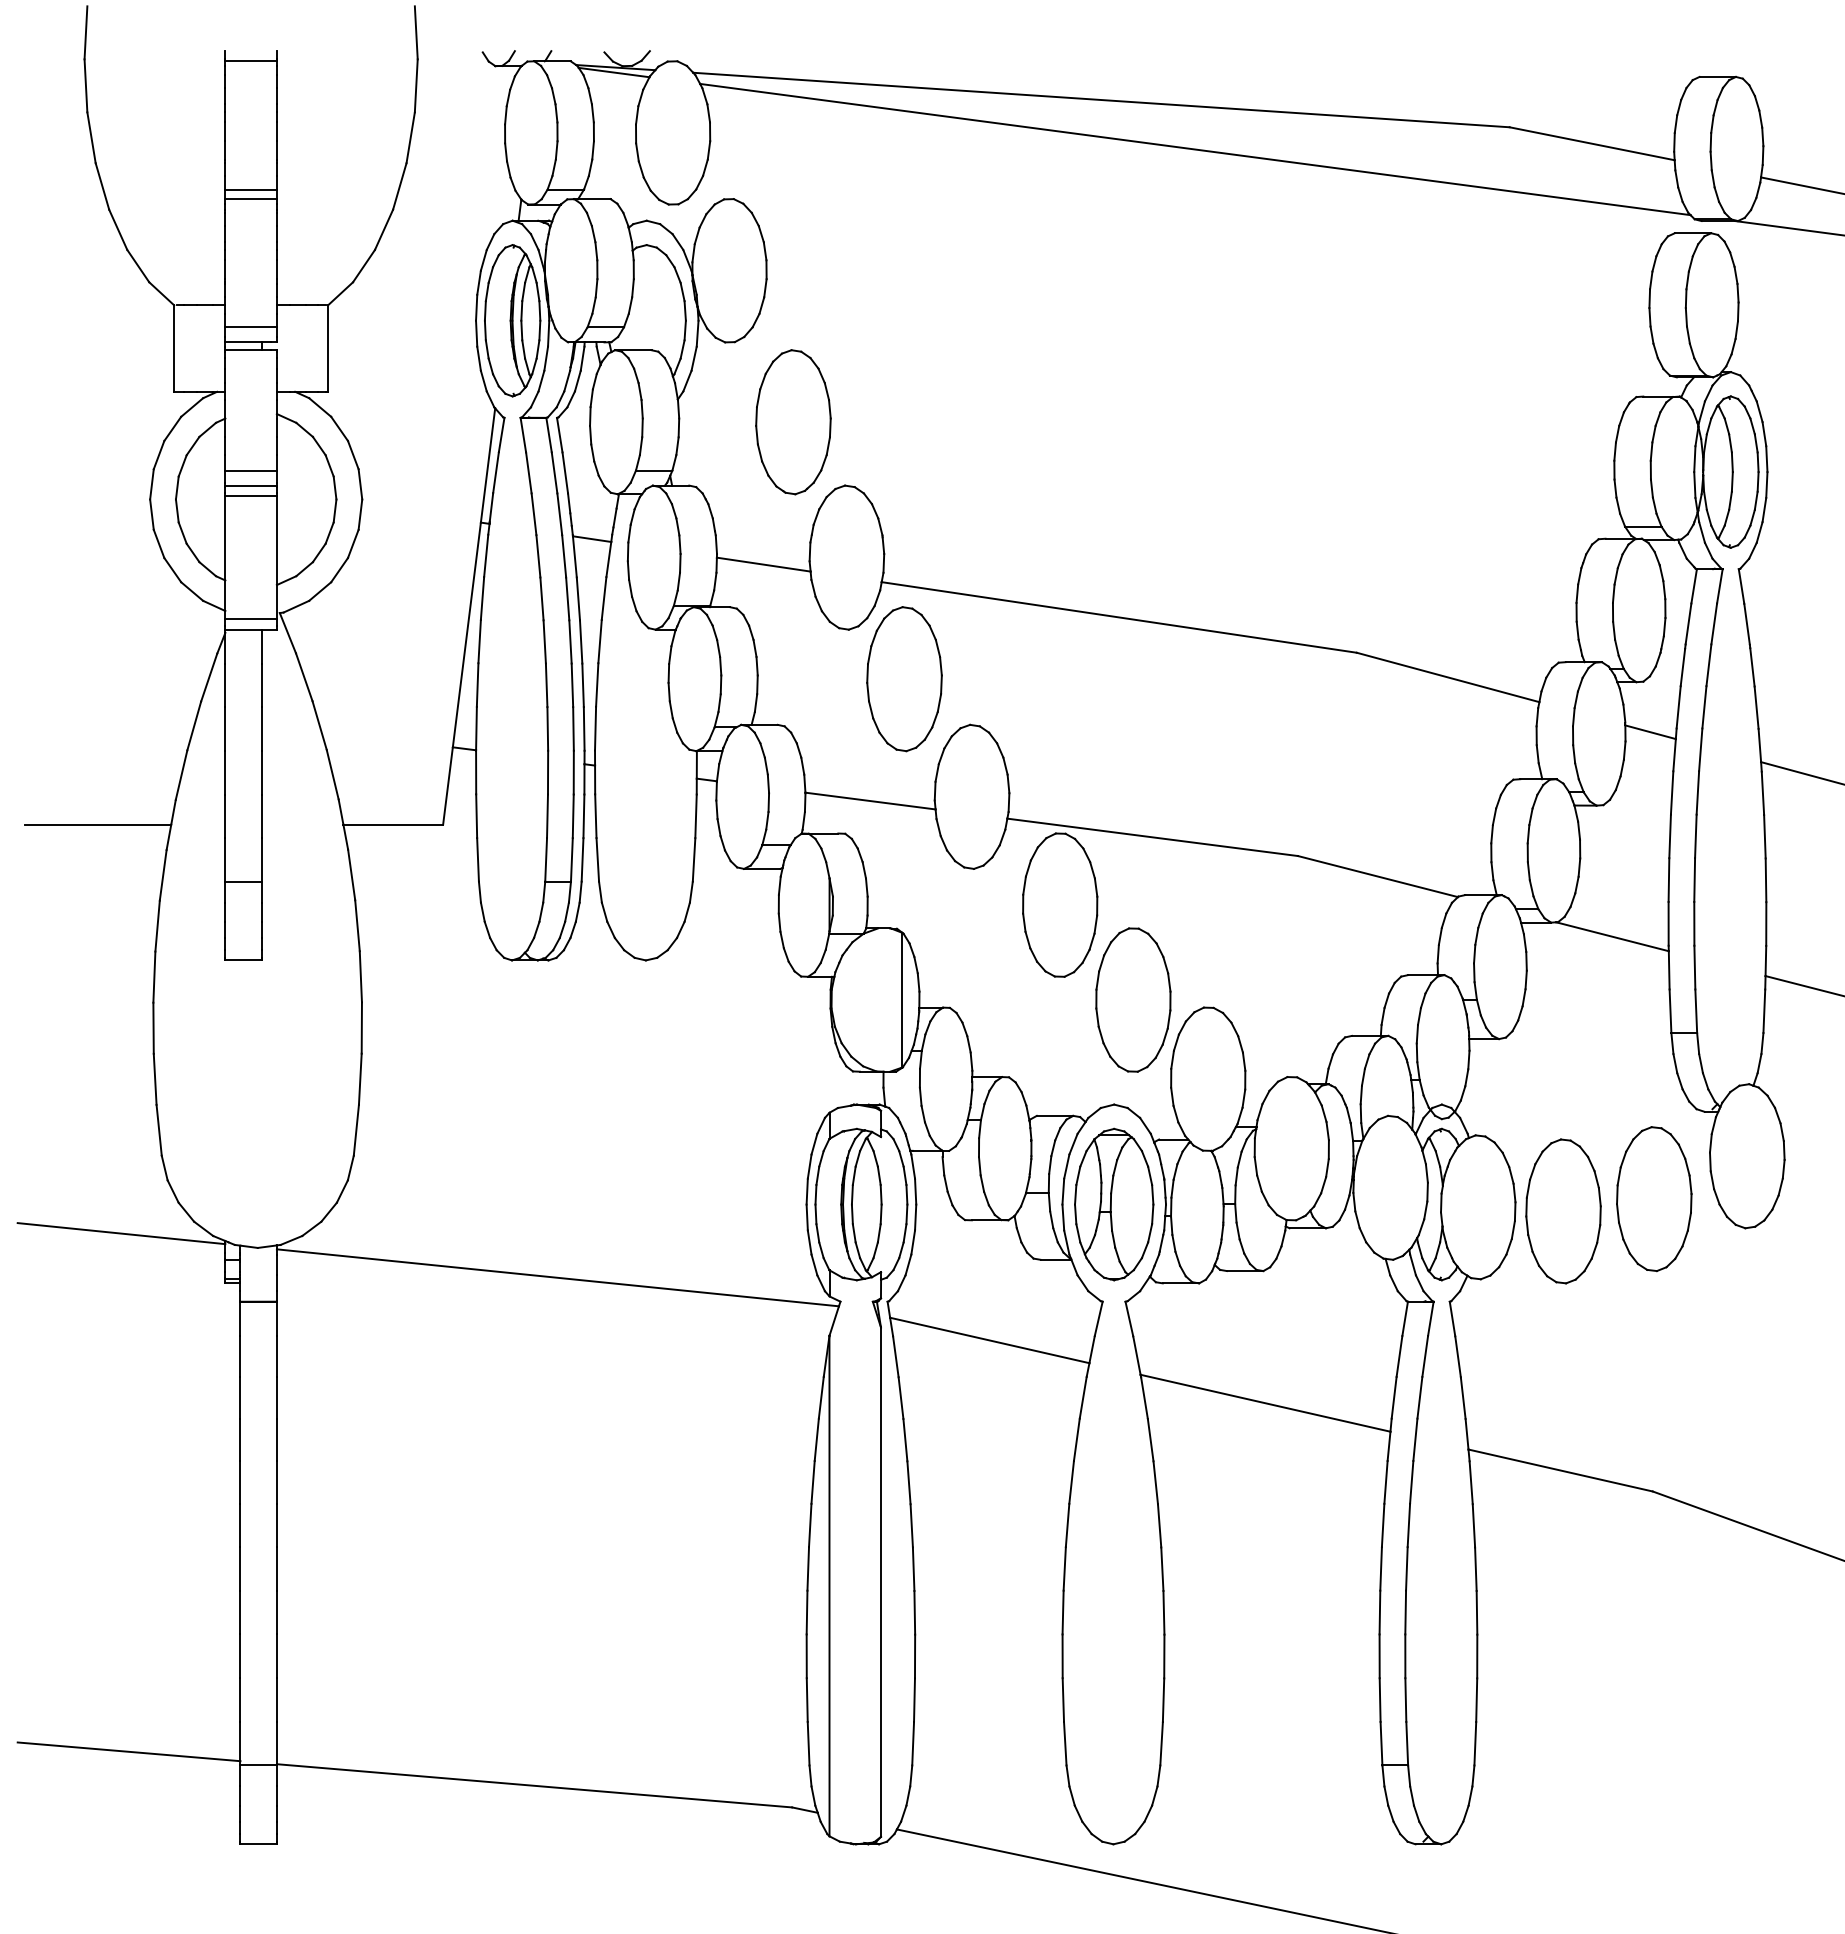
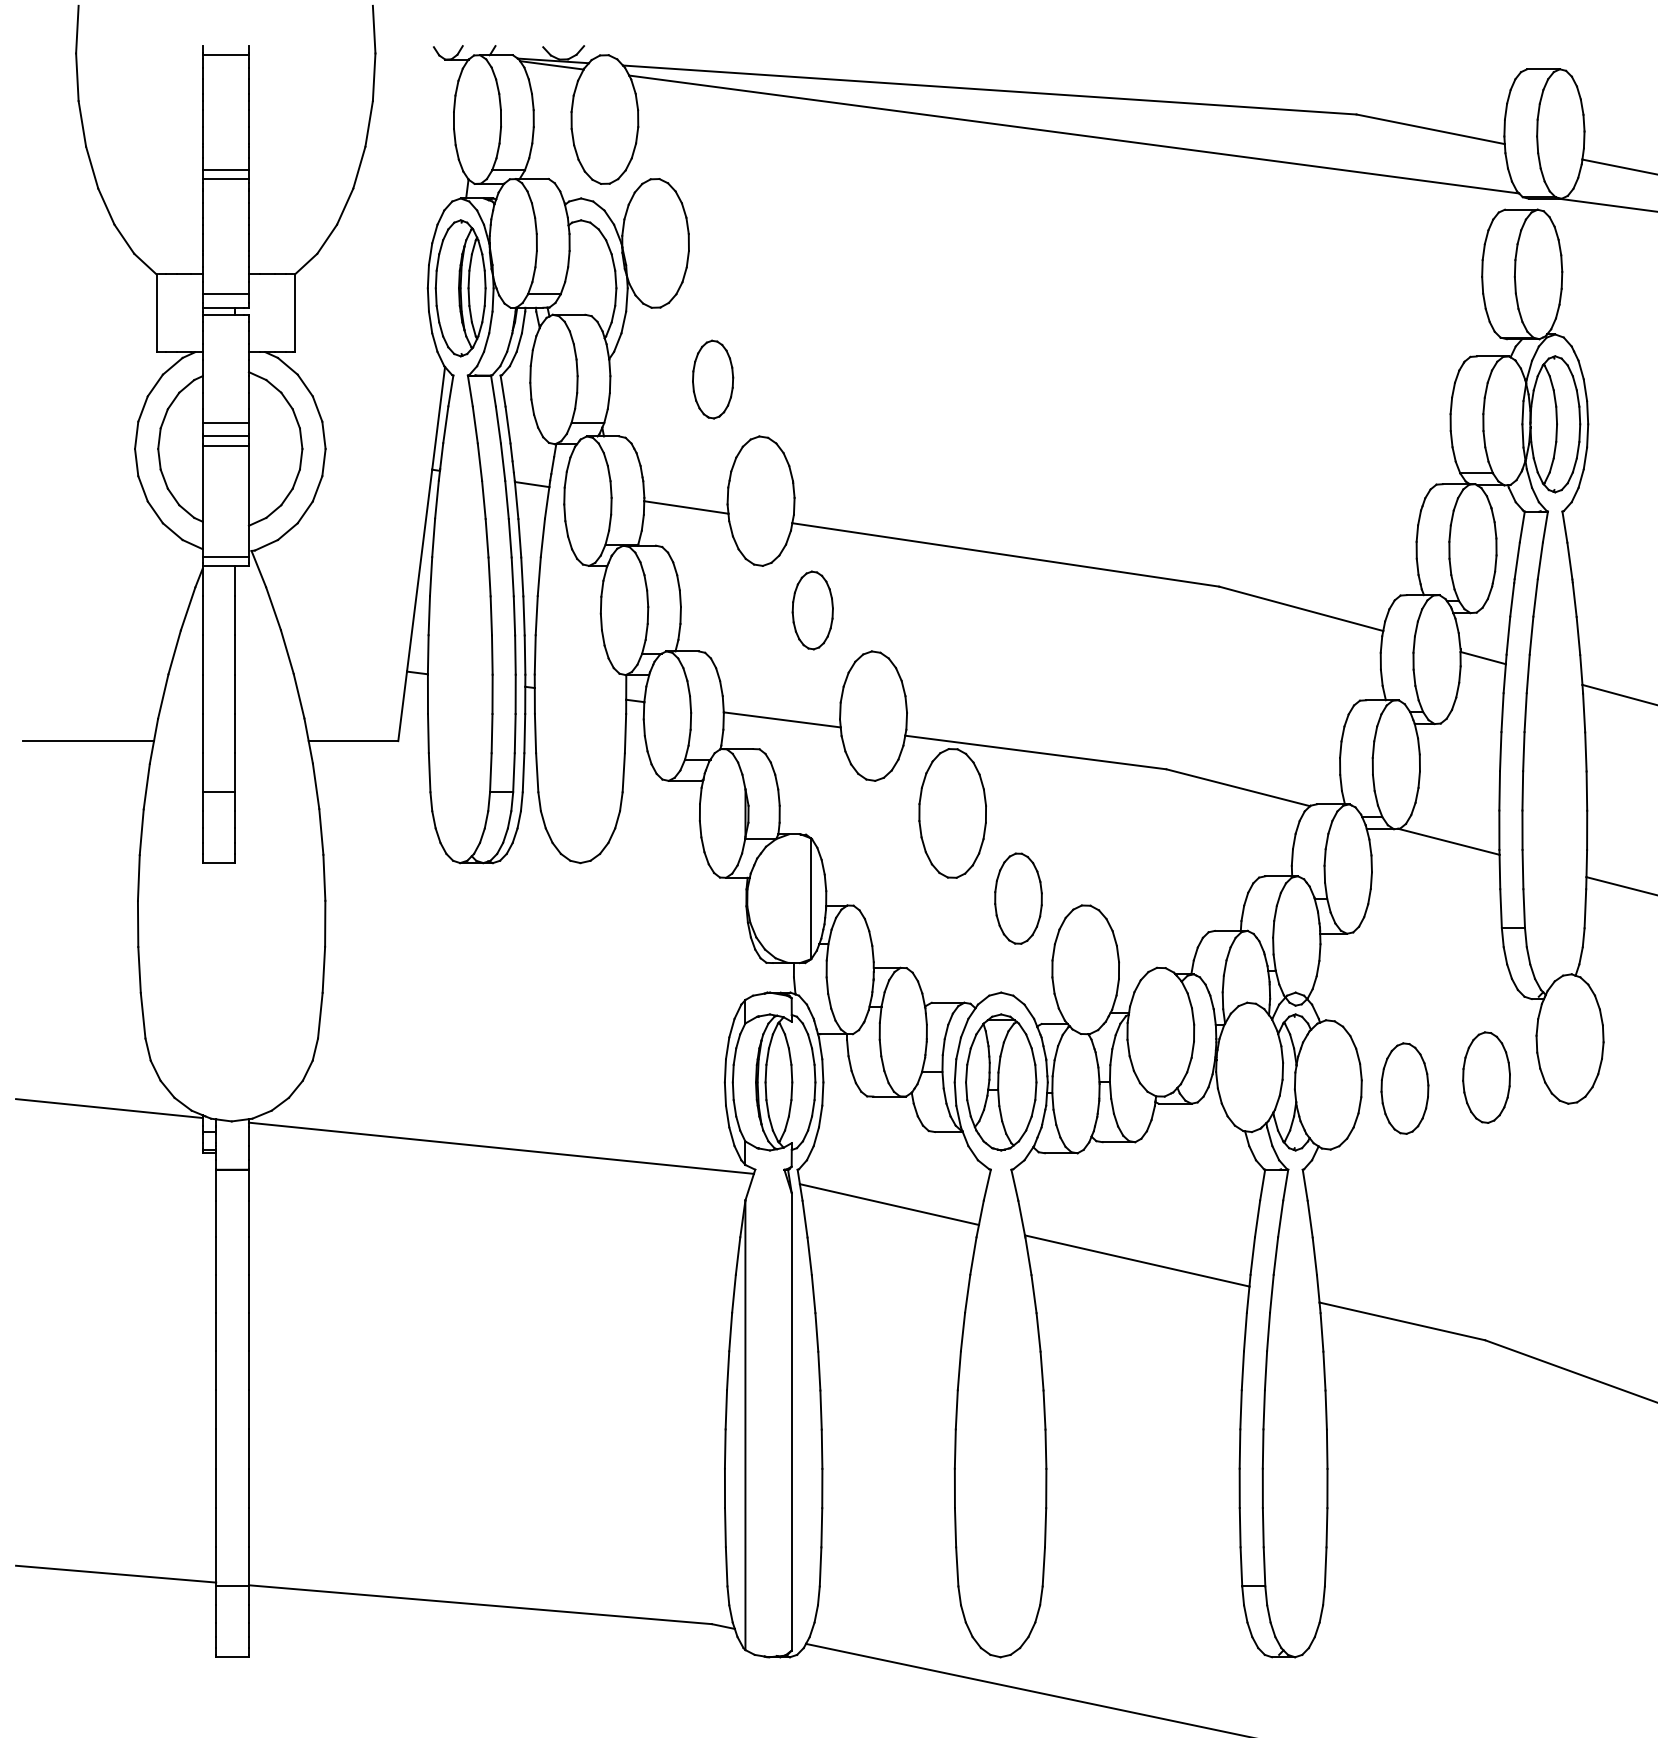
part: (793, 422) -> (713, 379), size x0.6
part: (904, 679) -> (812, 610), size x0.6
part: (1133, 999) -> (1018, 898), size x0.7
part: (1654, 1199) -> (1486, 1077), size x0.7
part: (1563, 1211) -> (1404, 1088), size x0.7

